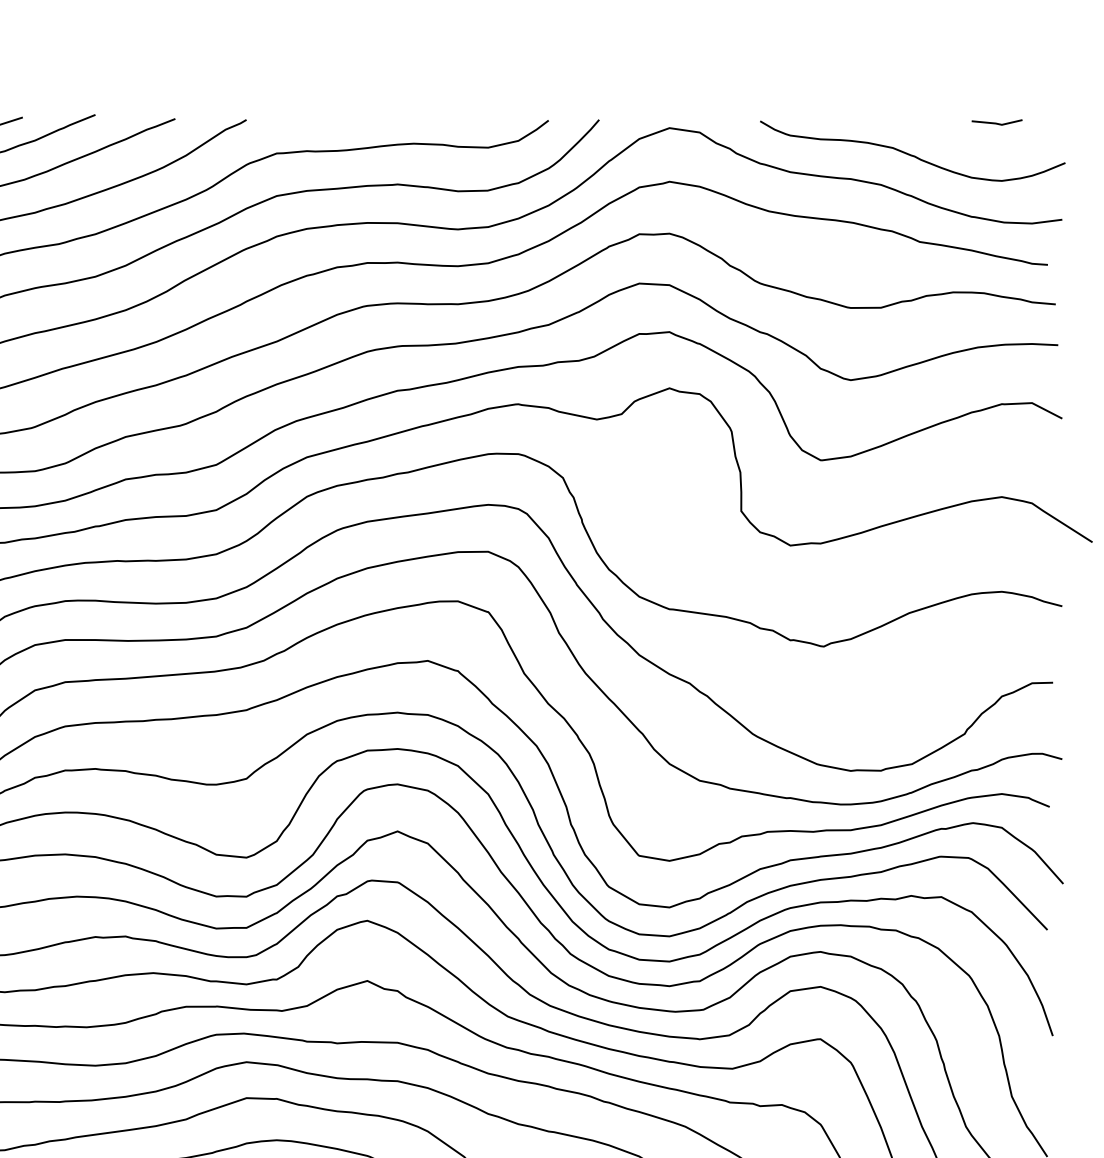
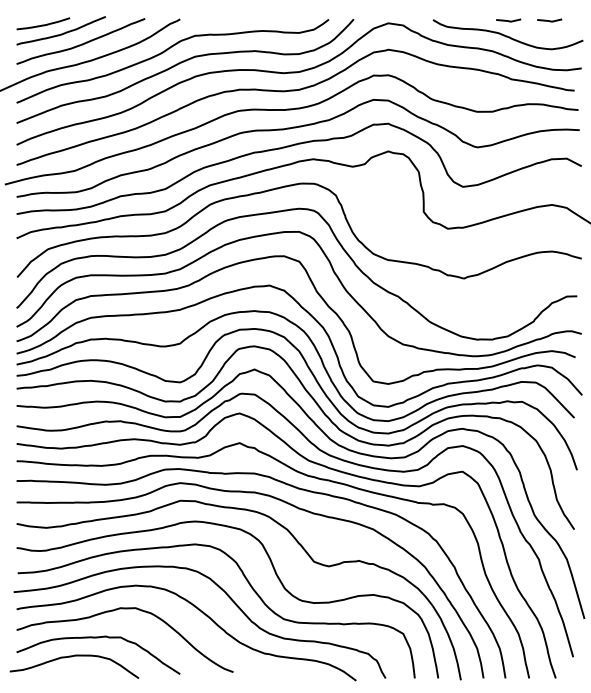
line: (913, 122) -> (508, 20), added

